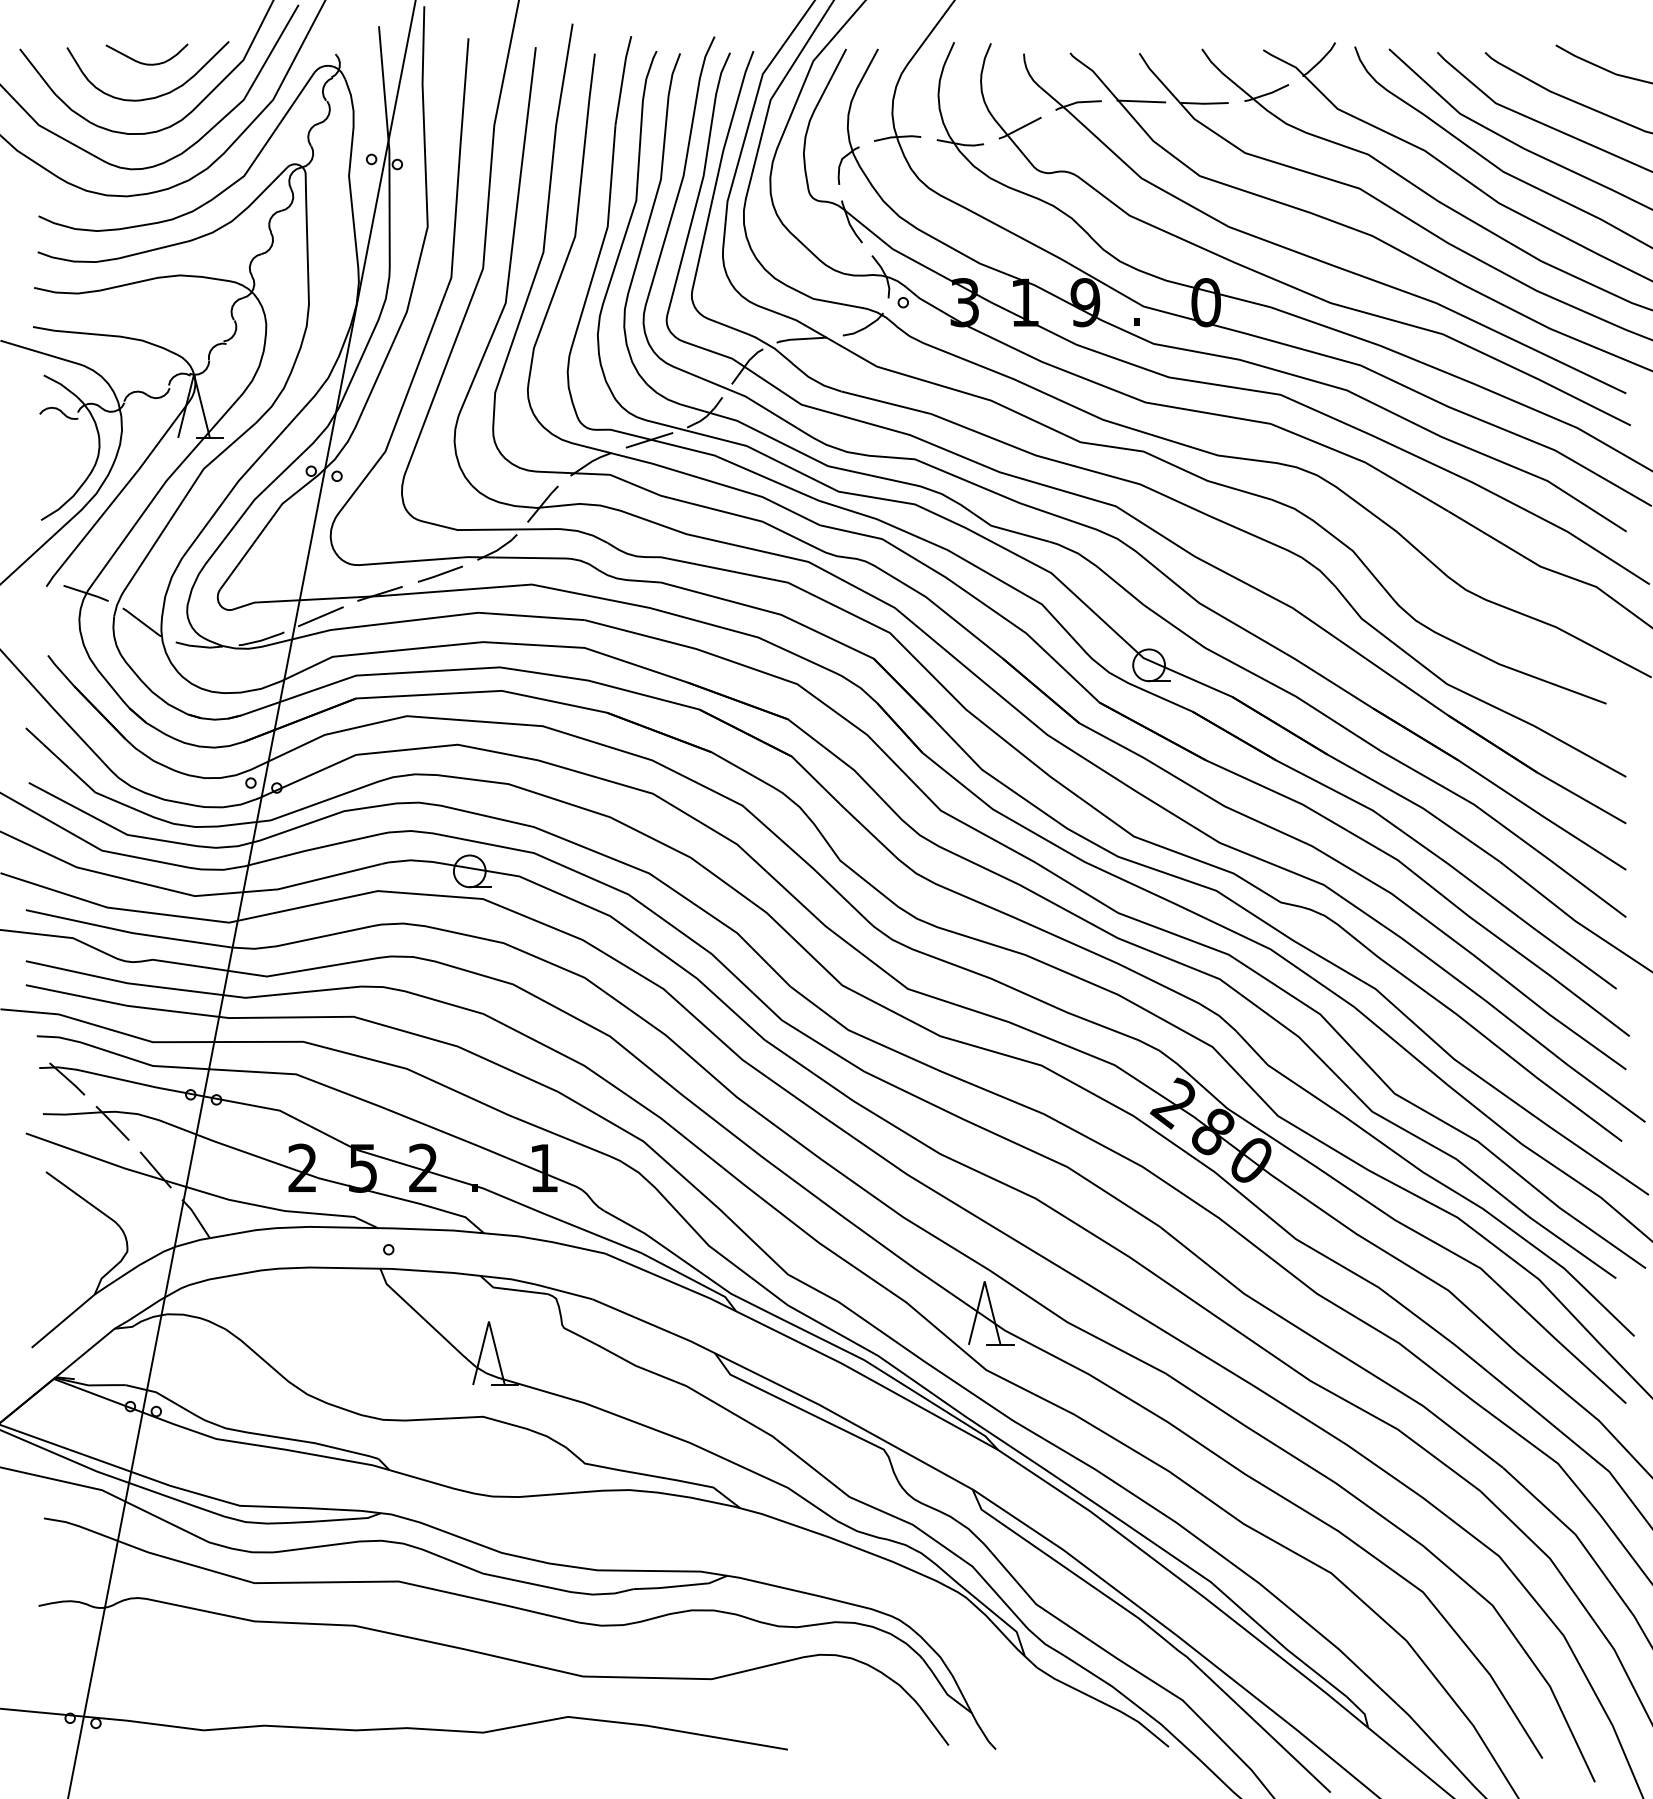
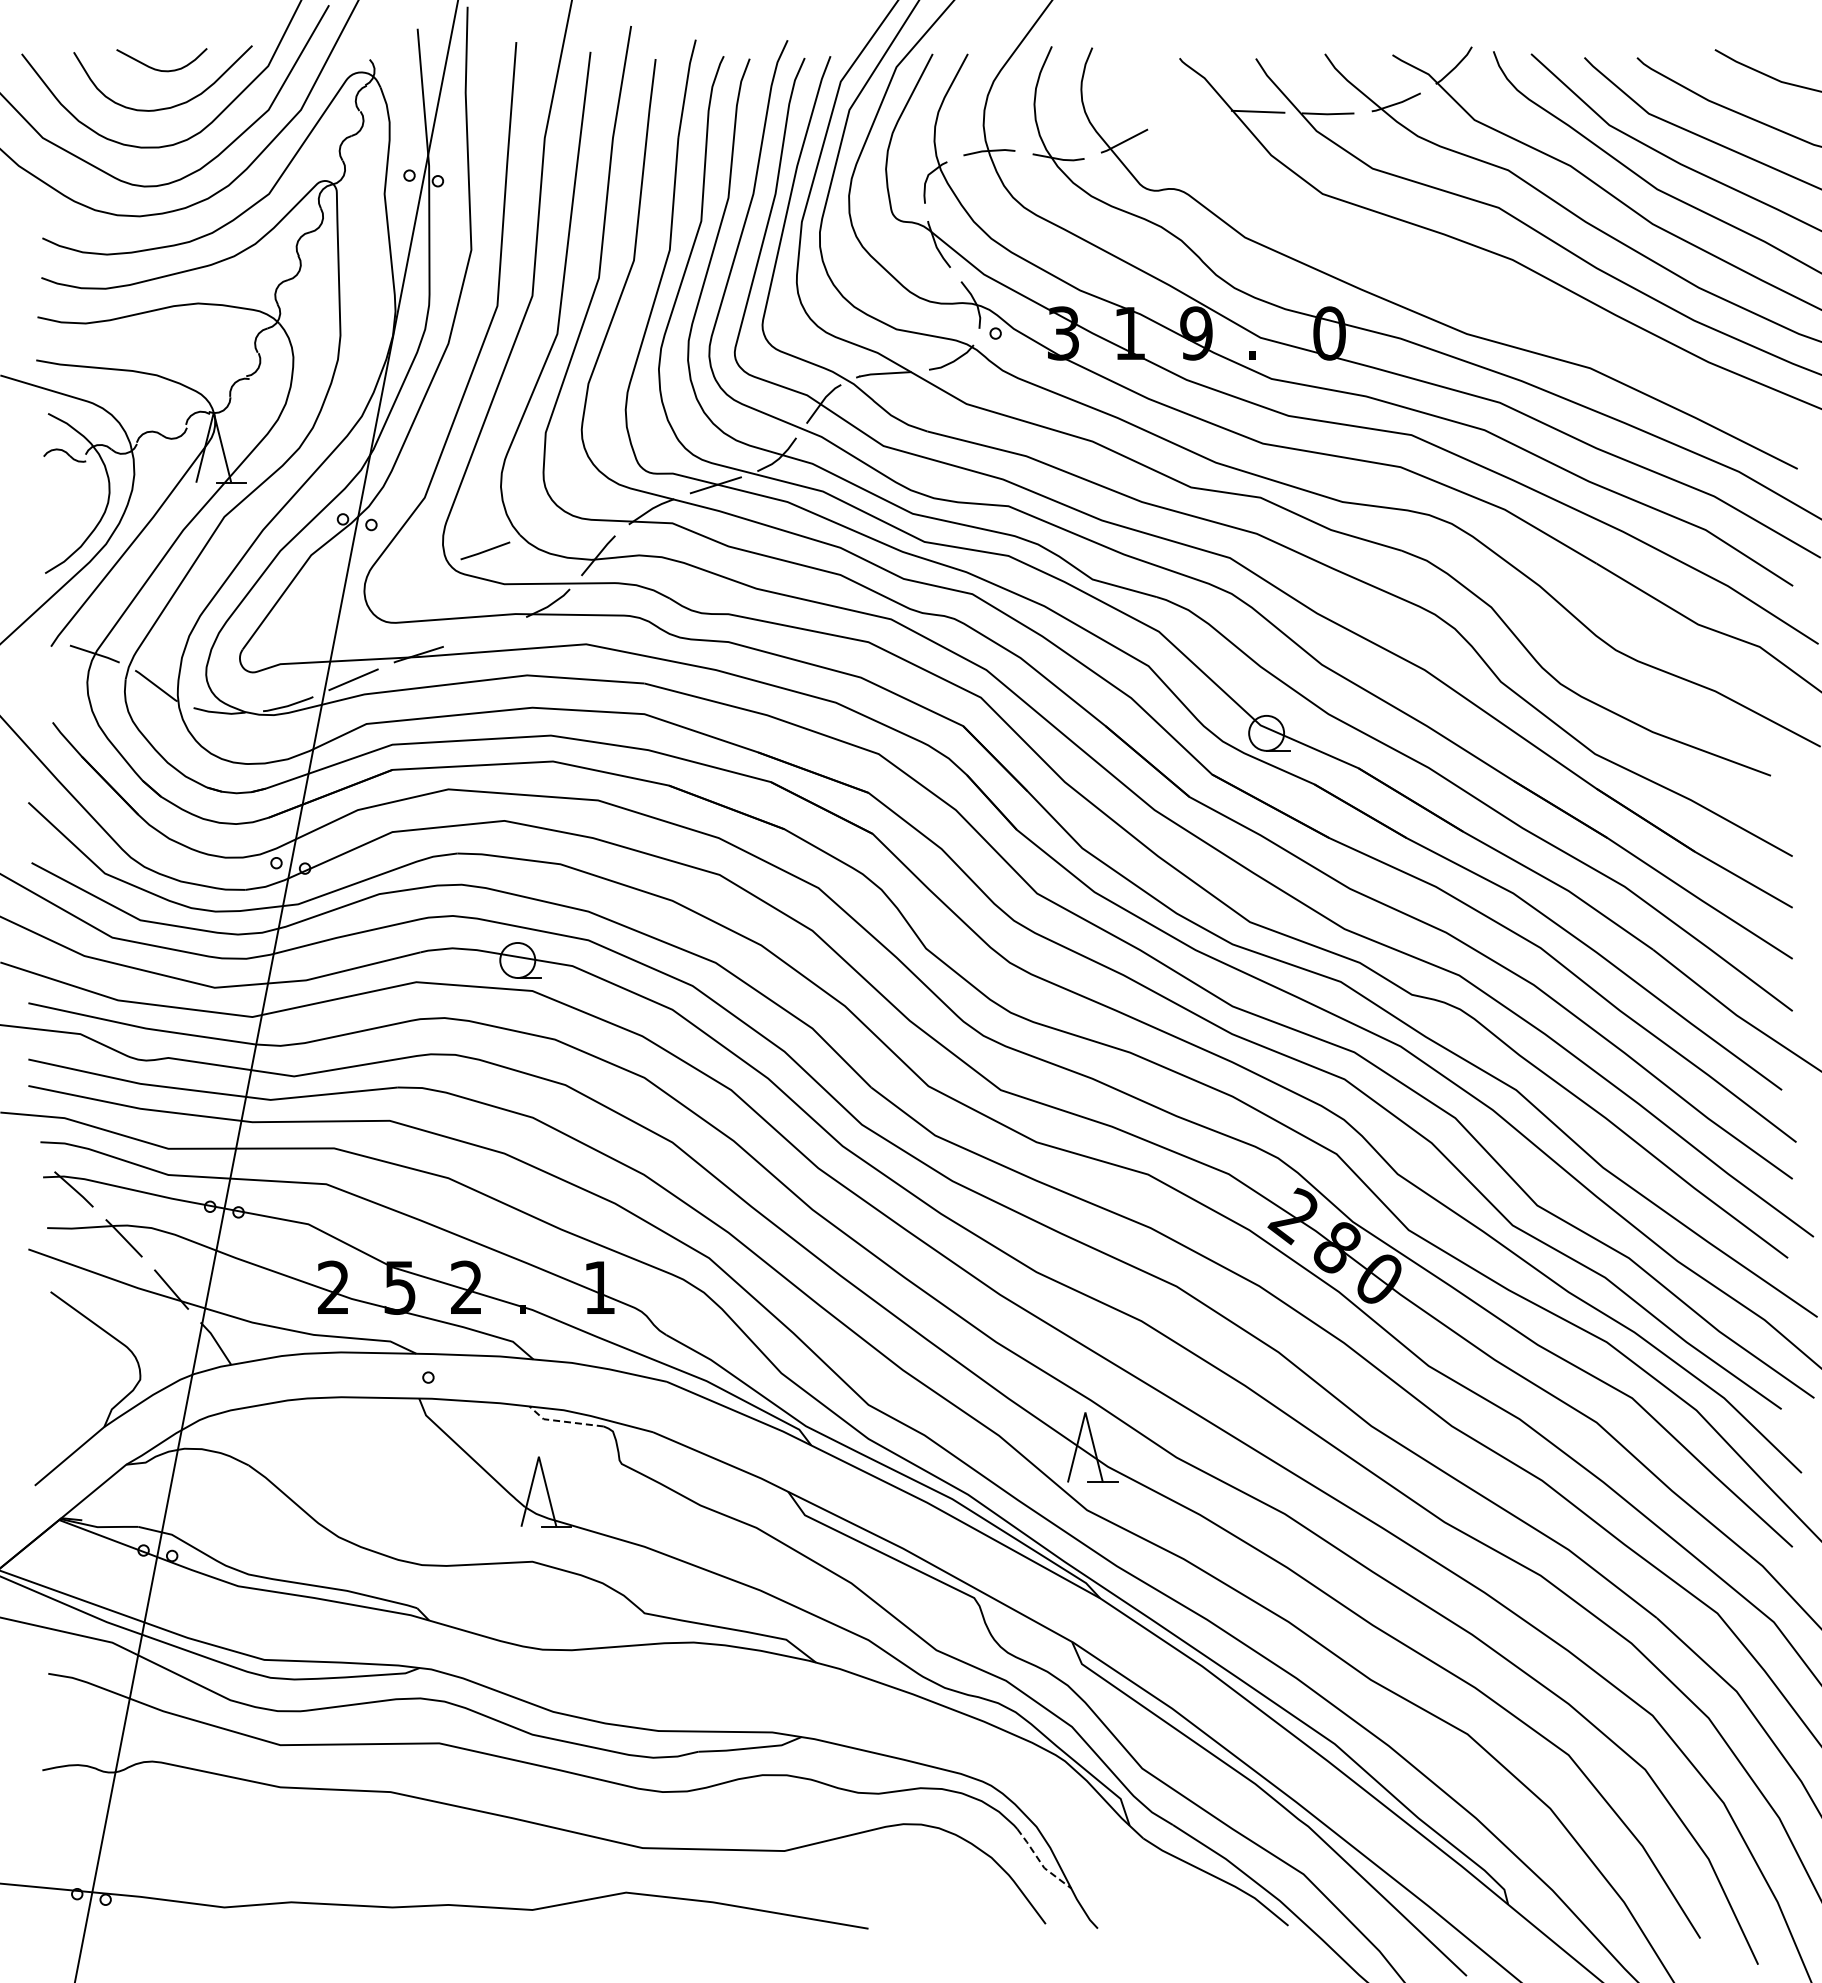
part: (1311, 256) -> (1445, 282), removed
line: (440, 573) -> (485, 550), moved
line: (511, 1289) -> (563, 1421), solid -> dashed
line: (943, 1689) -> (1040, 1862), solid -> dashed

